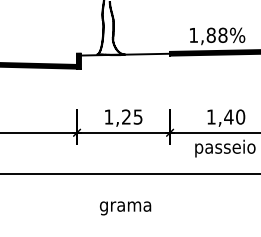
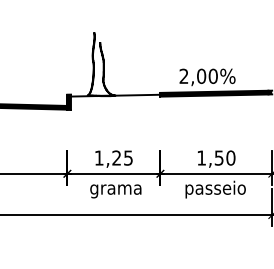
text: (208, 34) -> (198, 75), 1,88% -> 2,00%
text: (228, 116) -> (218, 157), 1,40 -> 1,50
text: (125, 208) -> (115, 191), moved

